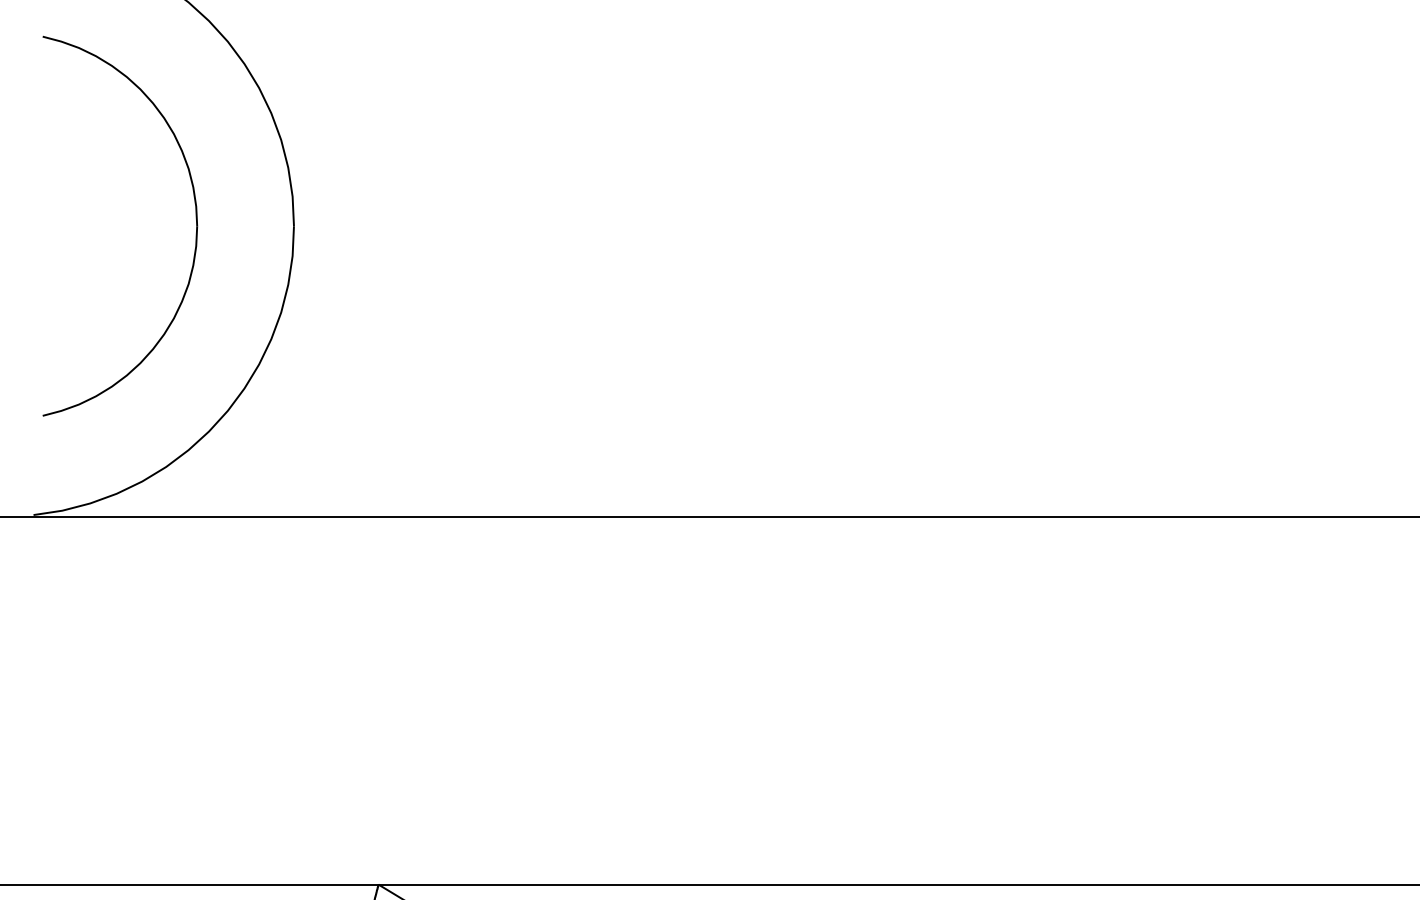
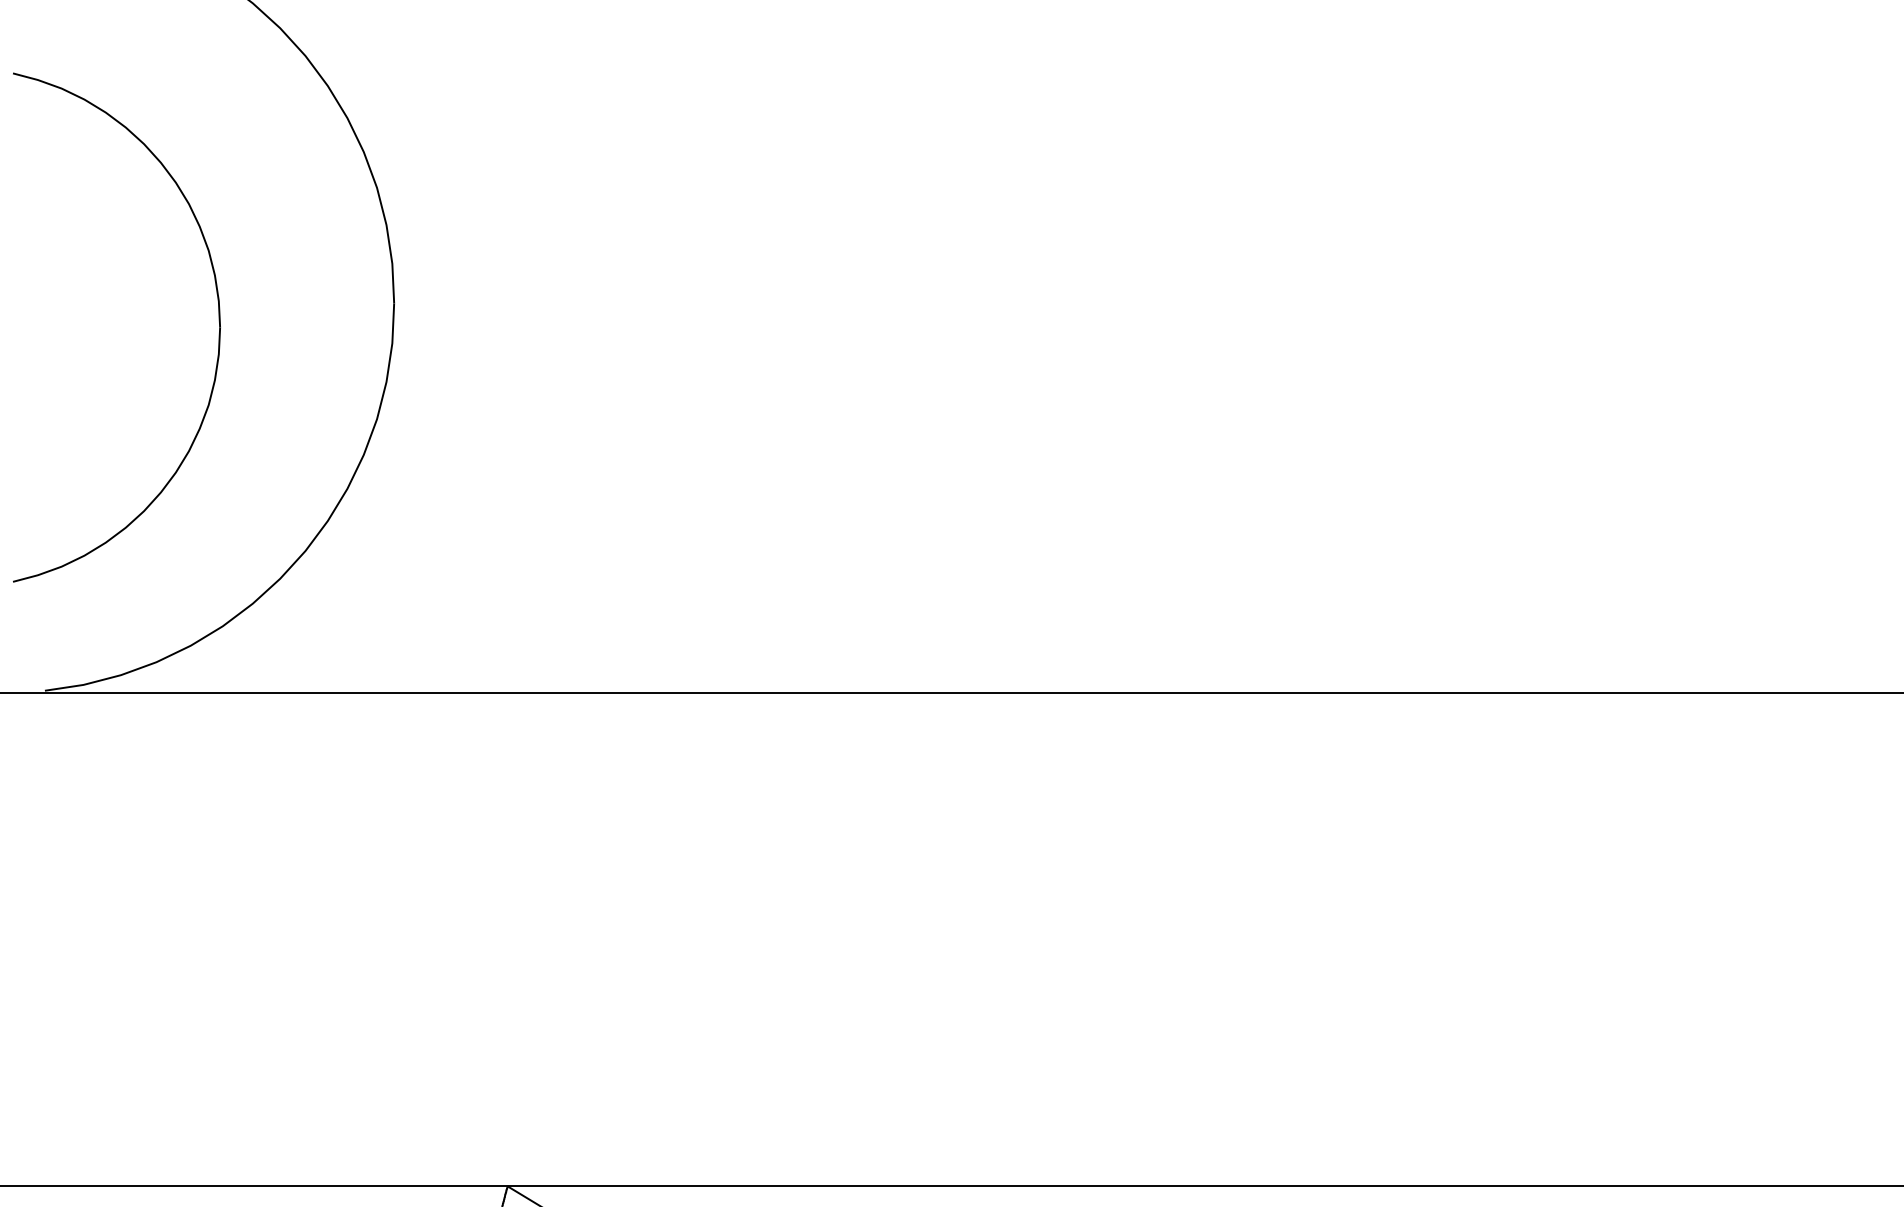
part: (195, 218) -> (217, 317), moved

